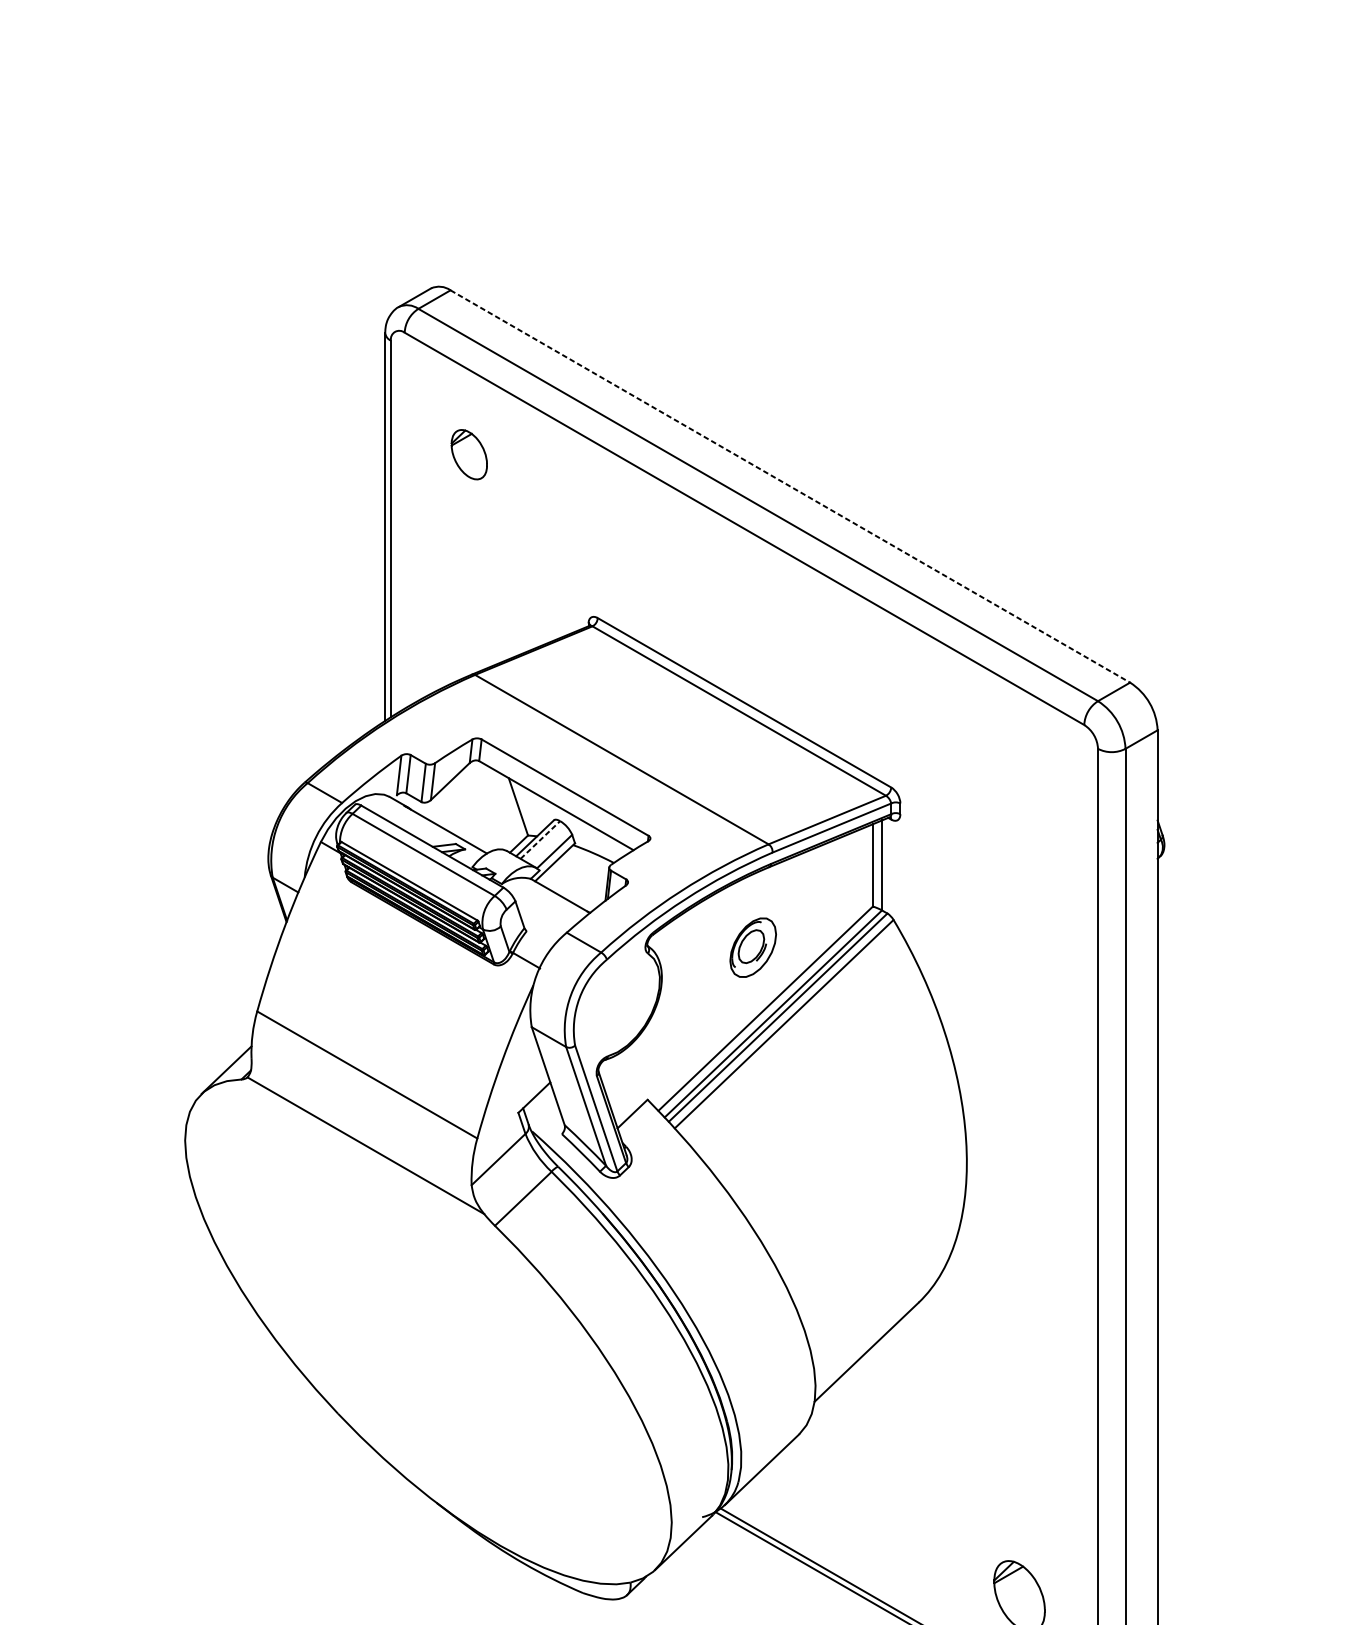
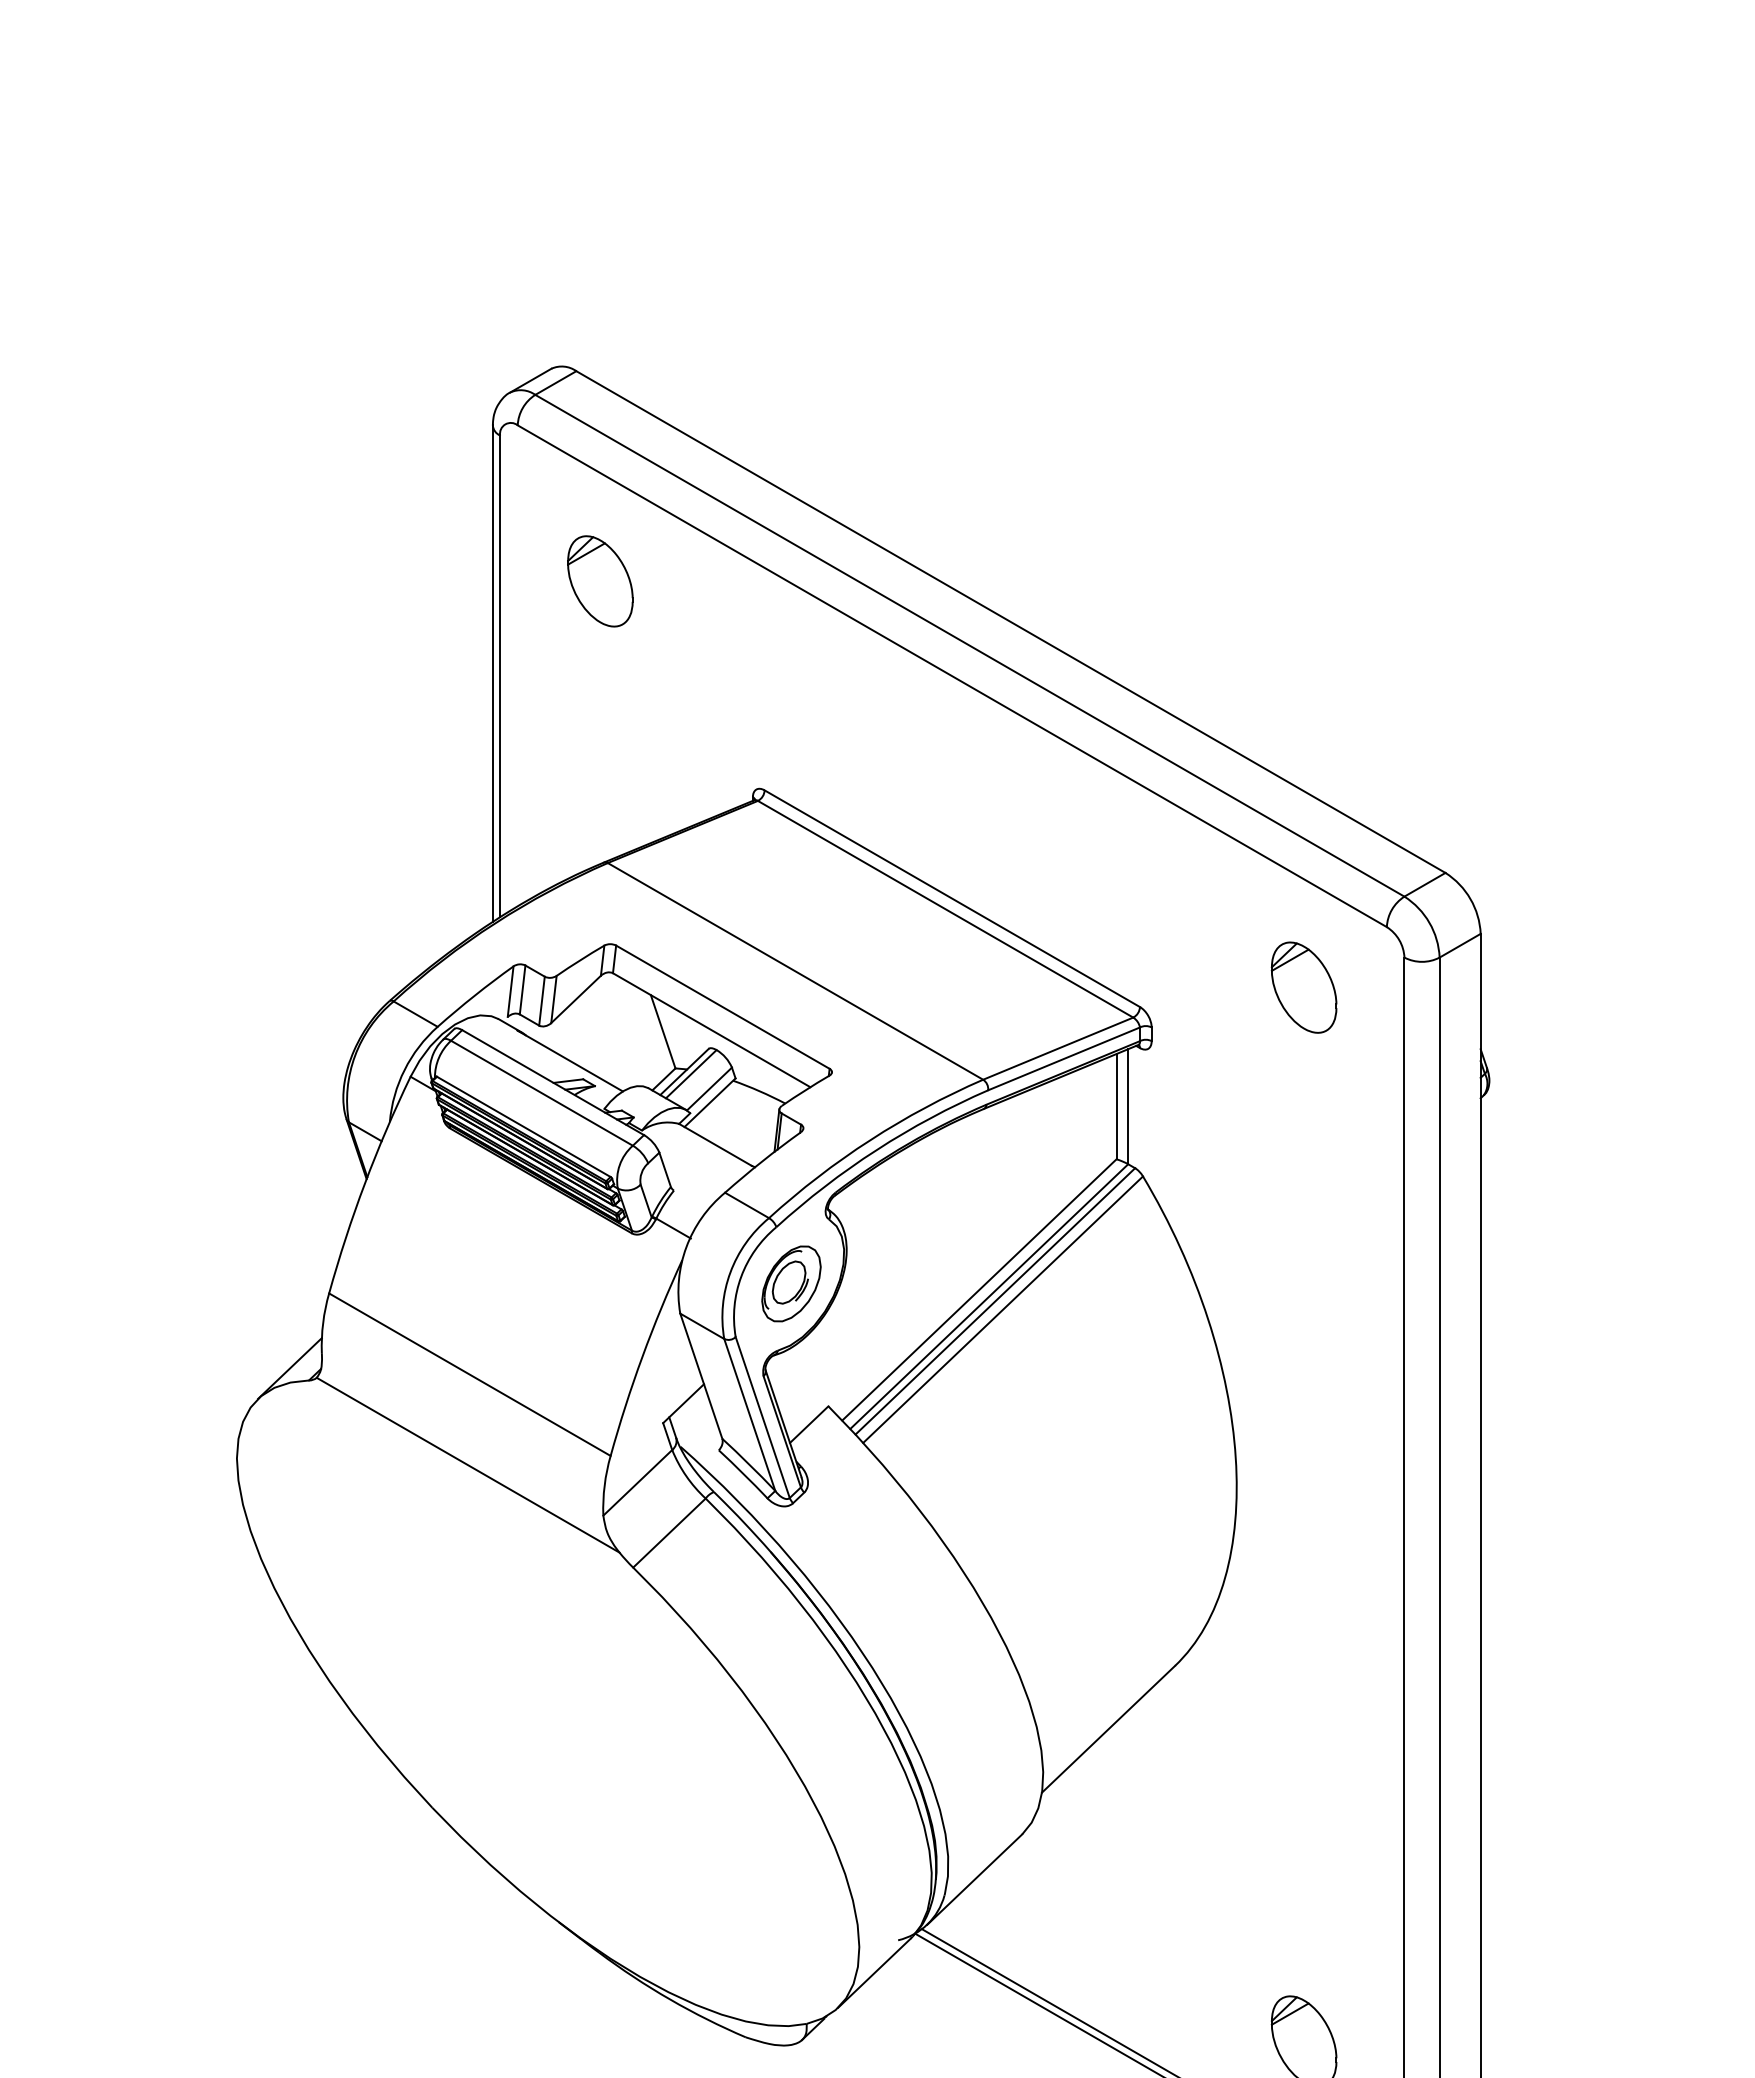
part: (469, 454) -> (600, 581), size x1.43
line: (789, 486) -> (1010, 622), dashed -> solid
part: (1019, 772) -> (1303, 987), added
line: (540, 840) -> (691, 1074), dashed -> solid
part: (753, 947) -> (791, 1283), moved

